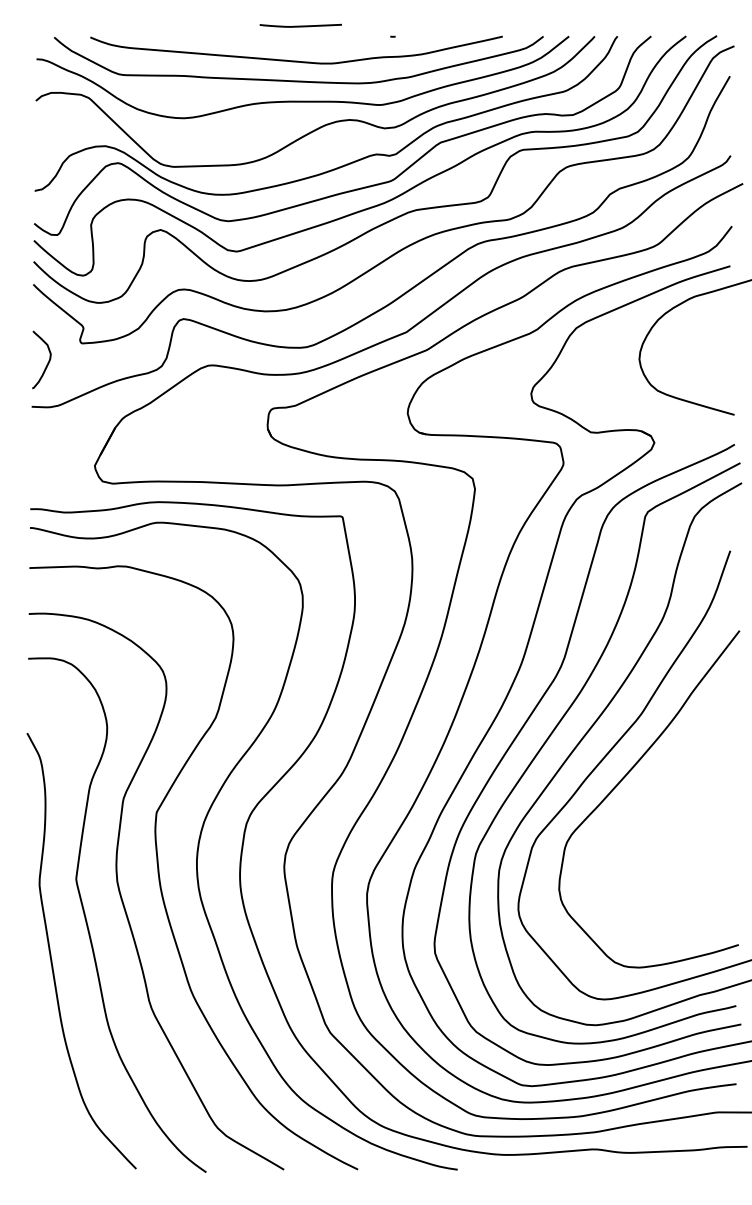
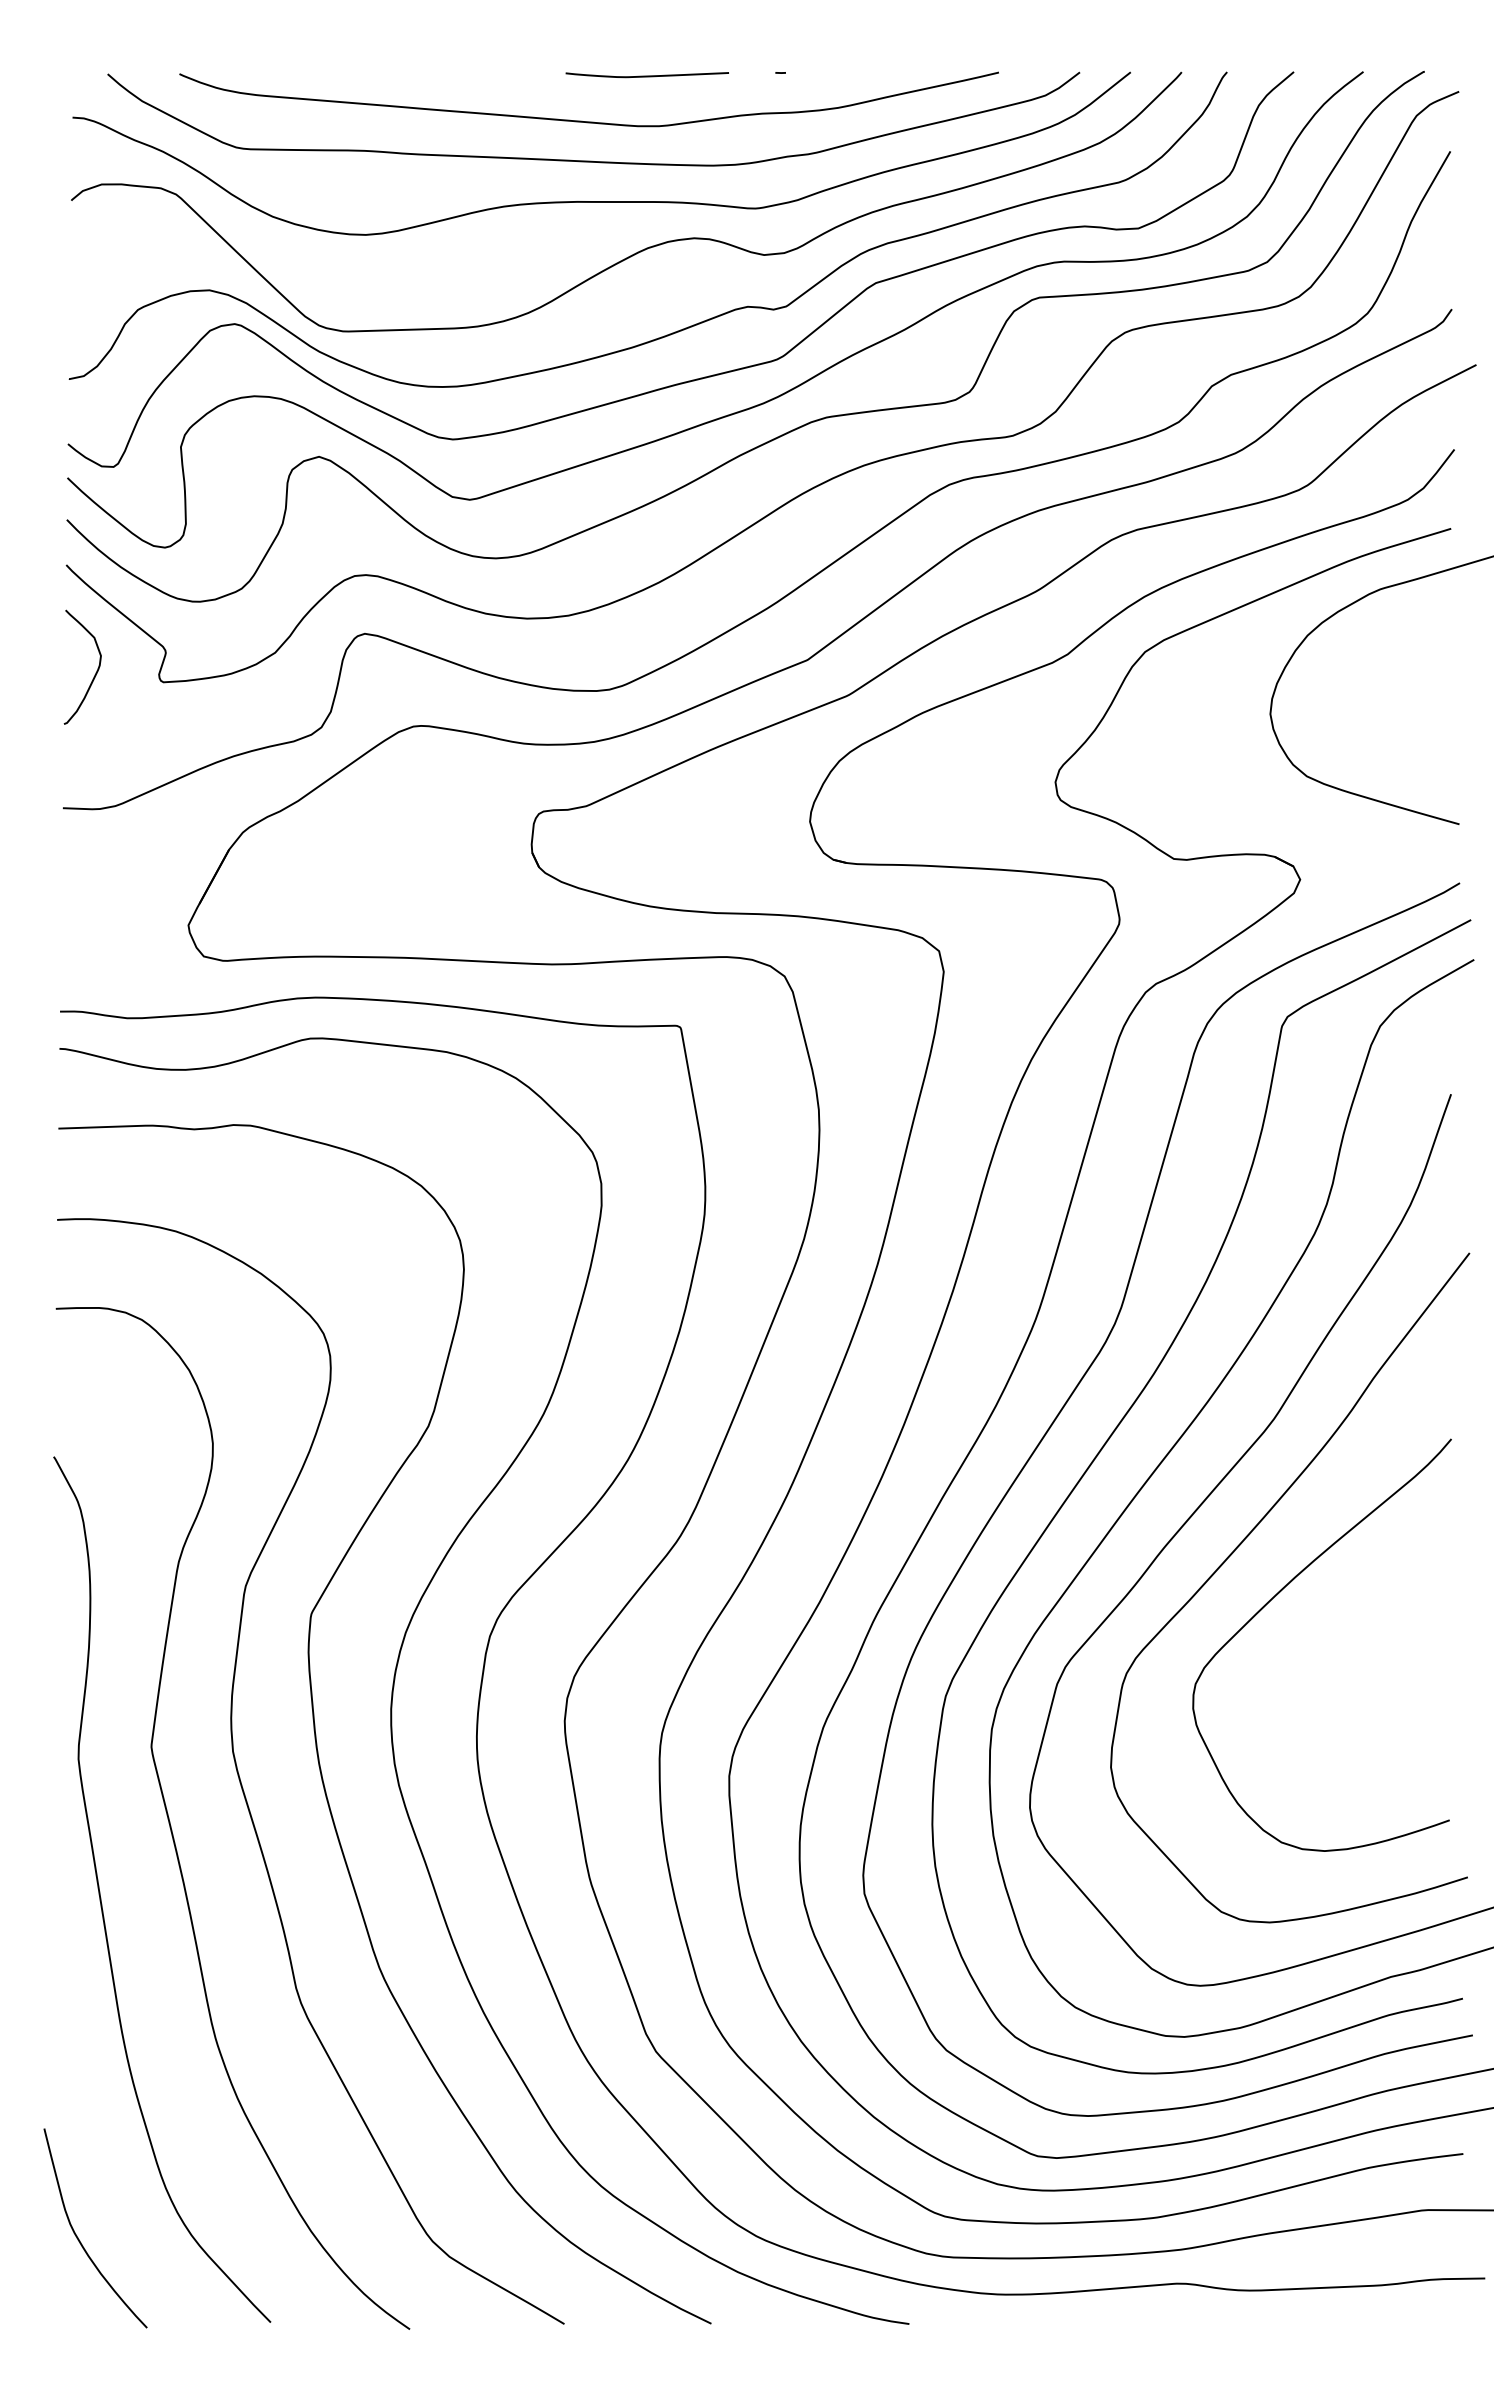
curve: (300, 25) -> (646, 74), moved
curve: (47, 362) -> (94, 672), moved
curve: (643, 803) -> (1278, 1596), added
curve: (40, 1126) -> (80, 2238), added

